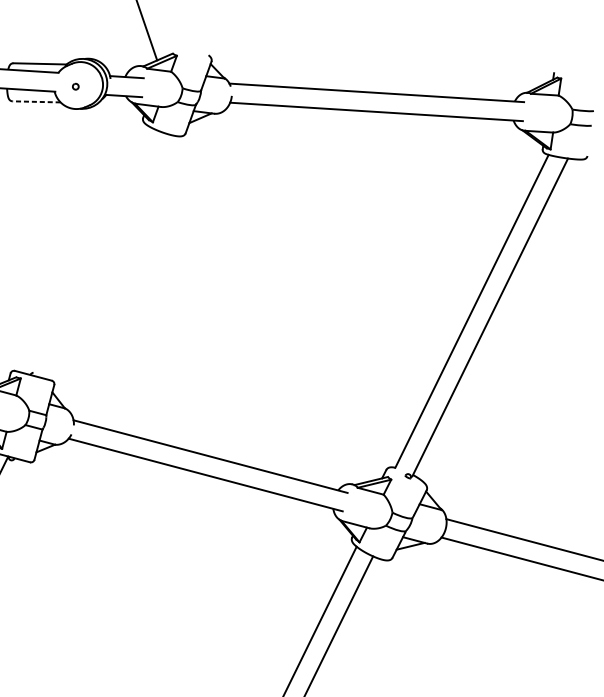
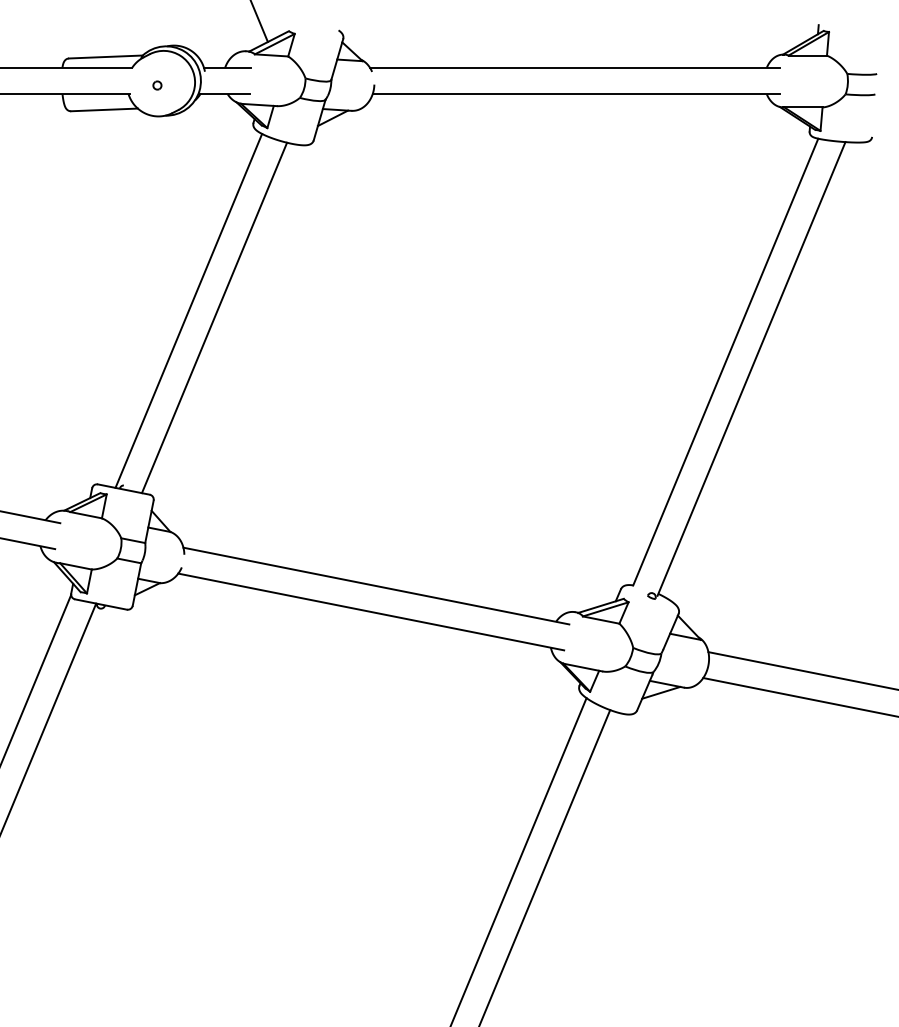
line: (36, 101) -> (104, 109), dashed -> solid
line: (87, 249) -> (188, 310), added
line: (106, 256) -> (214, 317), added

